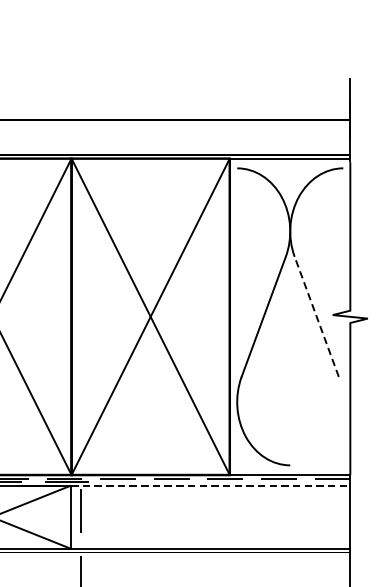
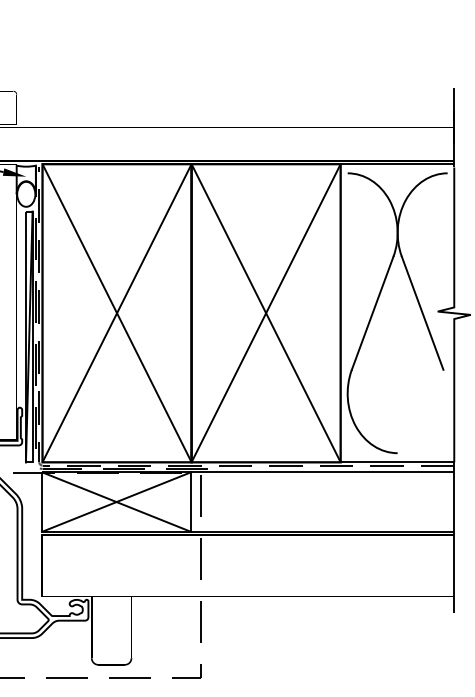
line: (316, 316) -> (422, 312), dashed -> solid
line: (210, 485) -> (322, 472), dashed -> solid

